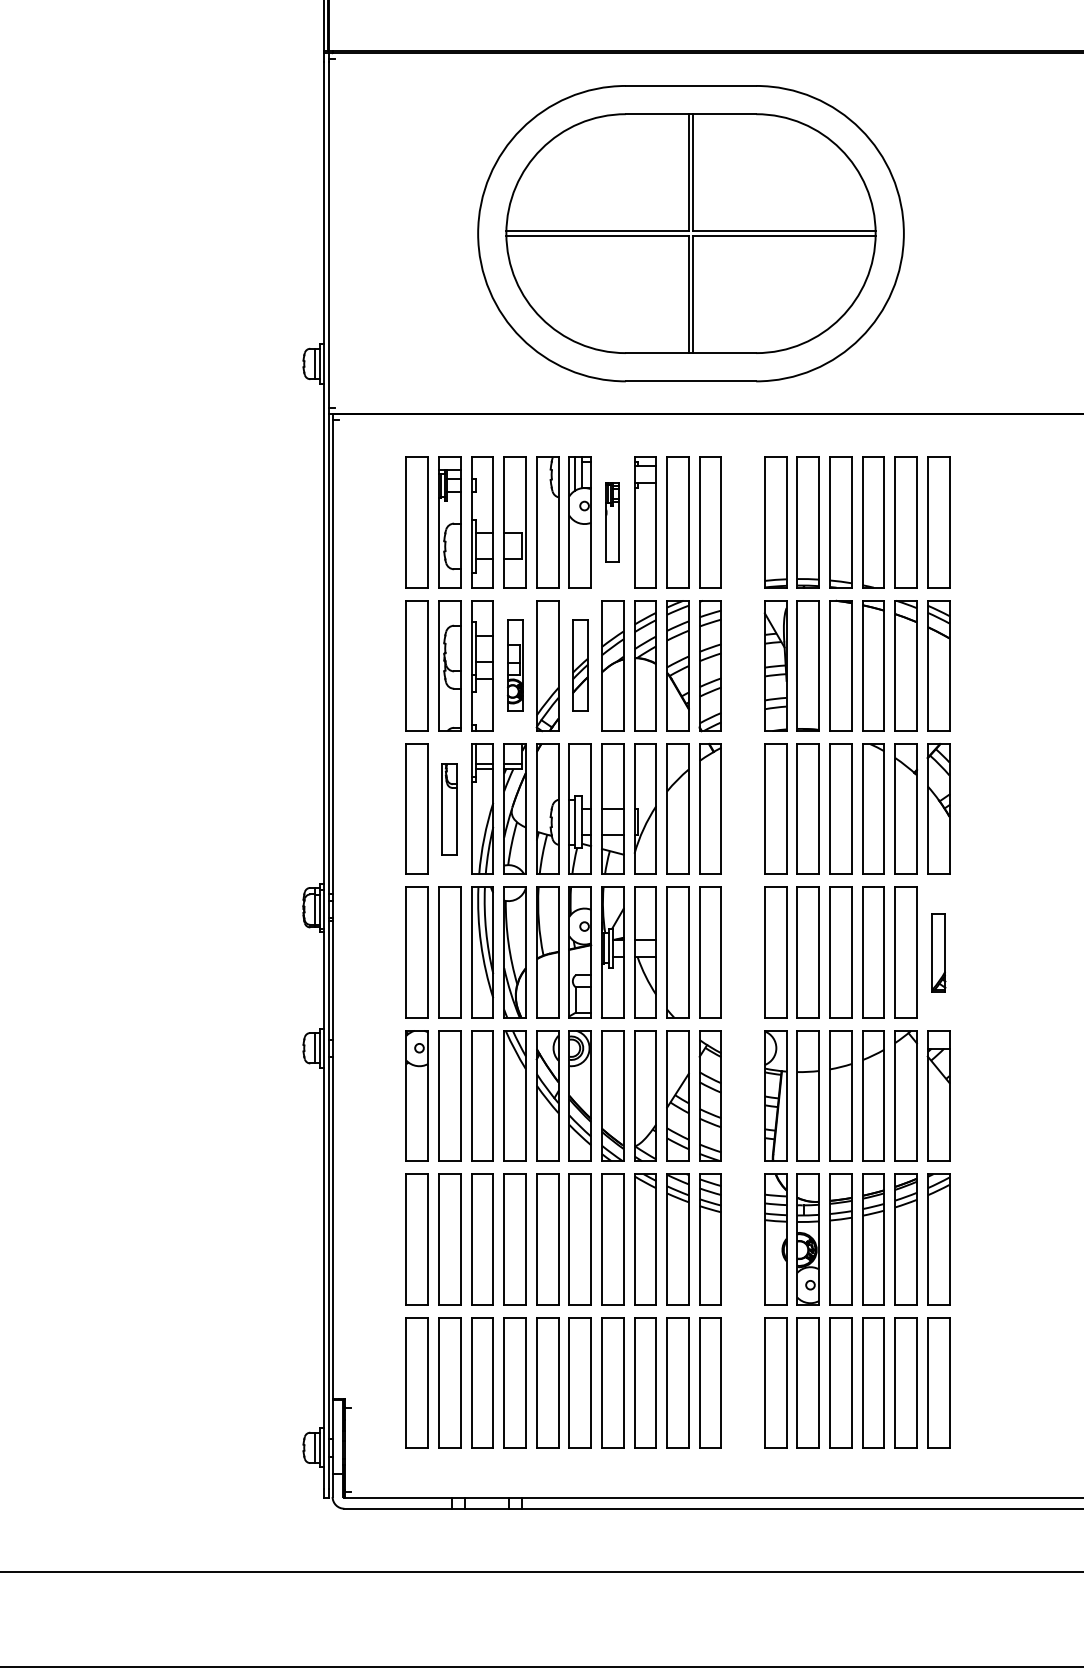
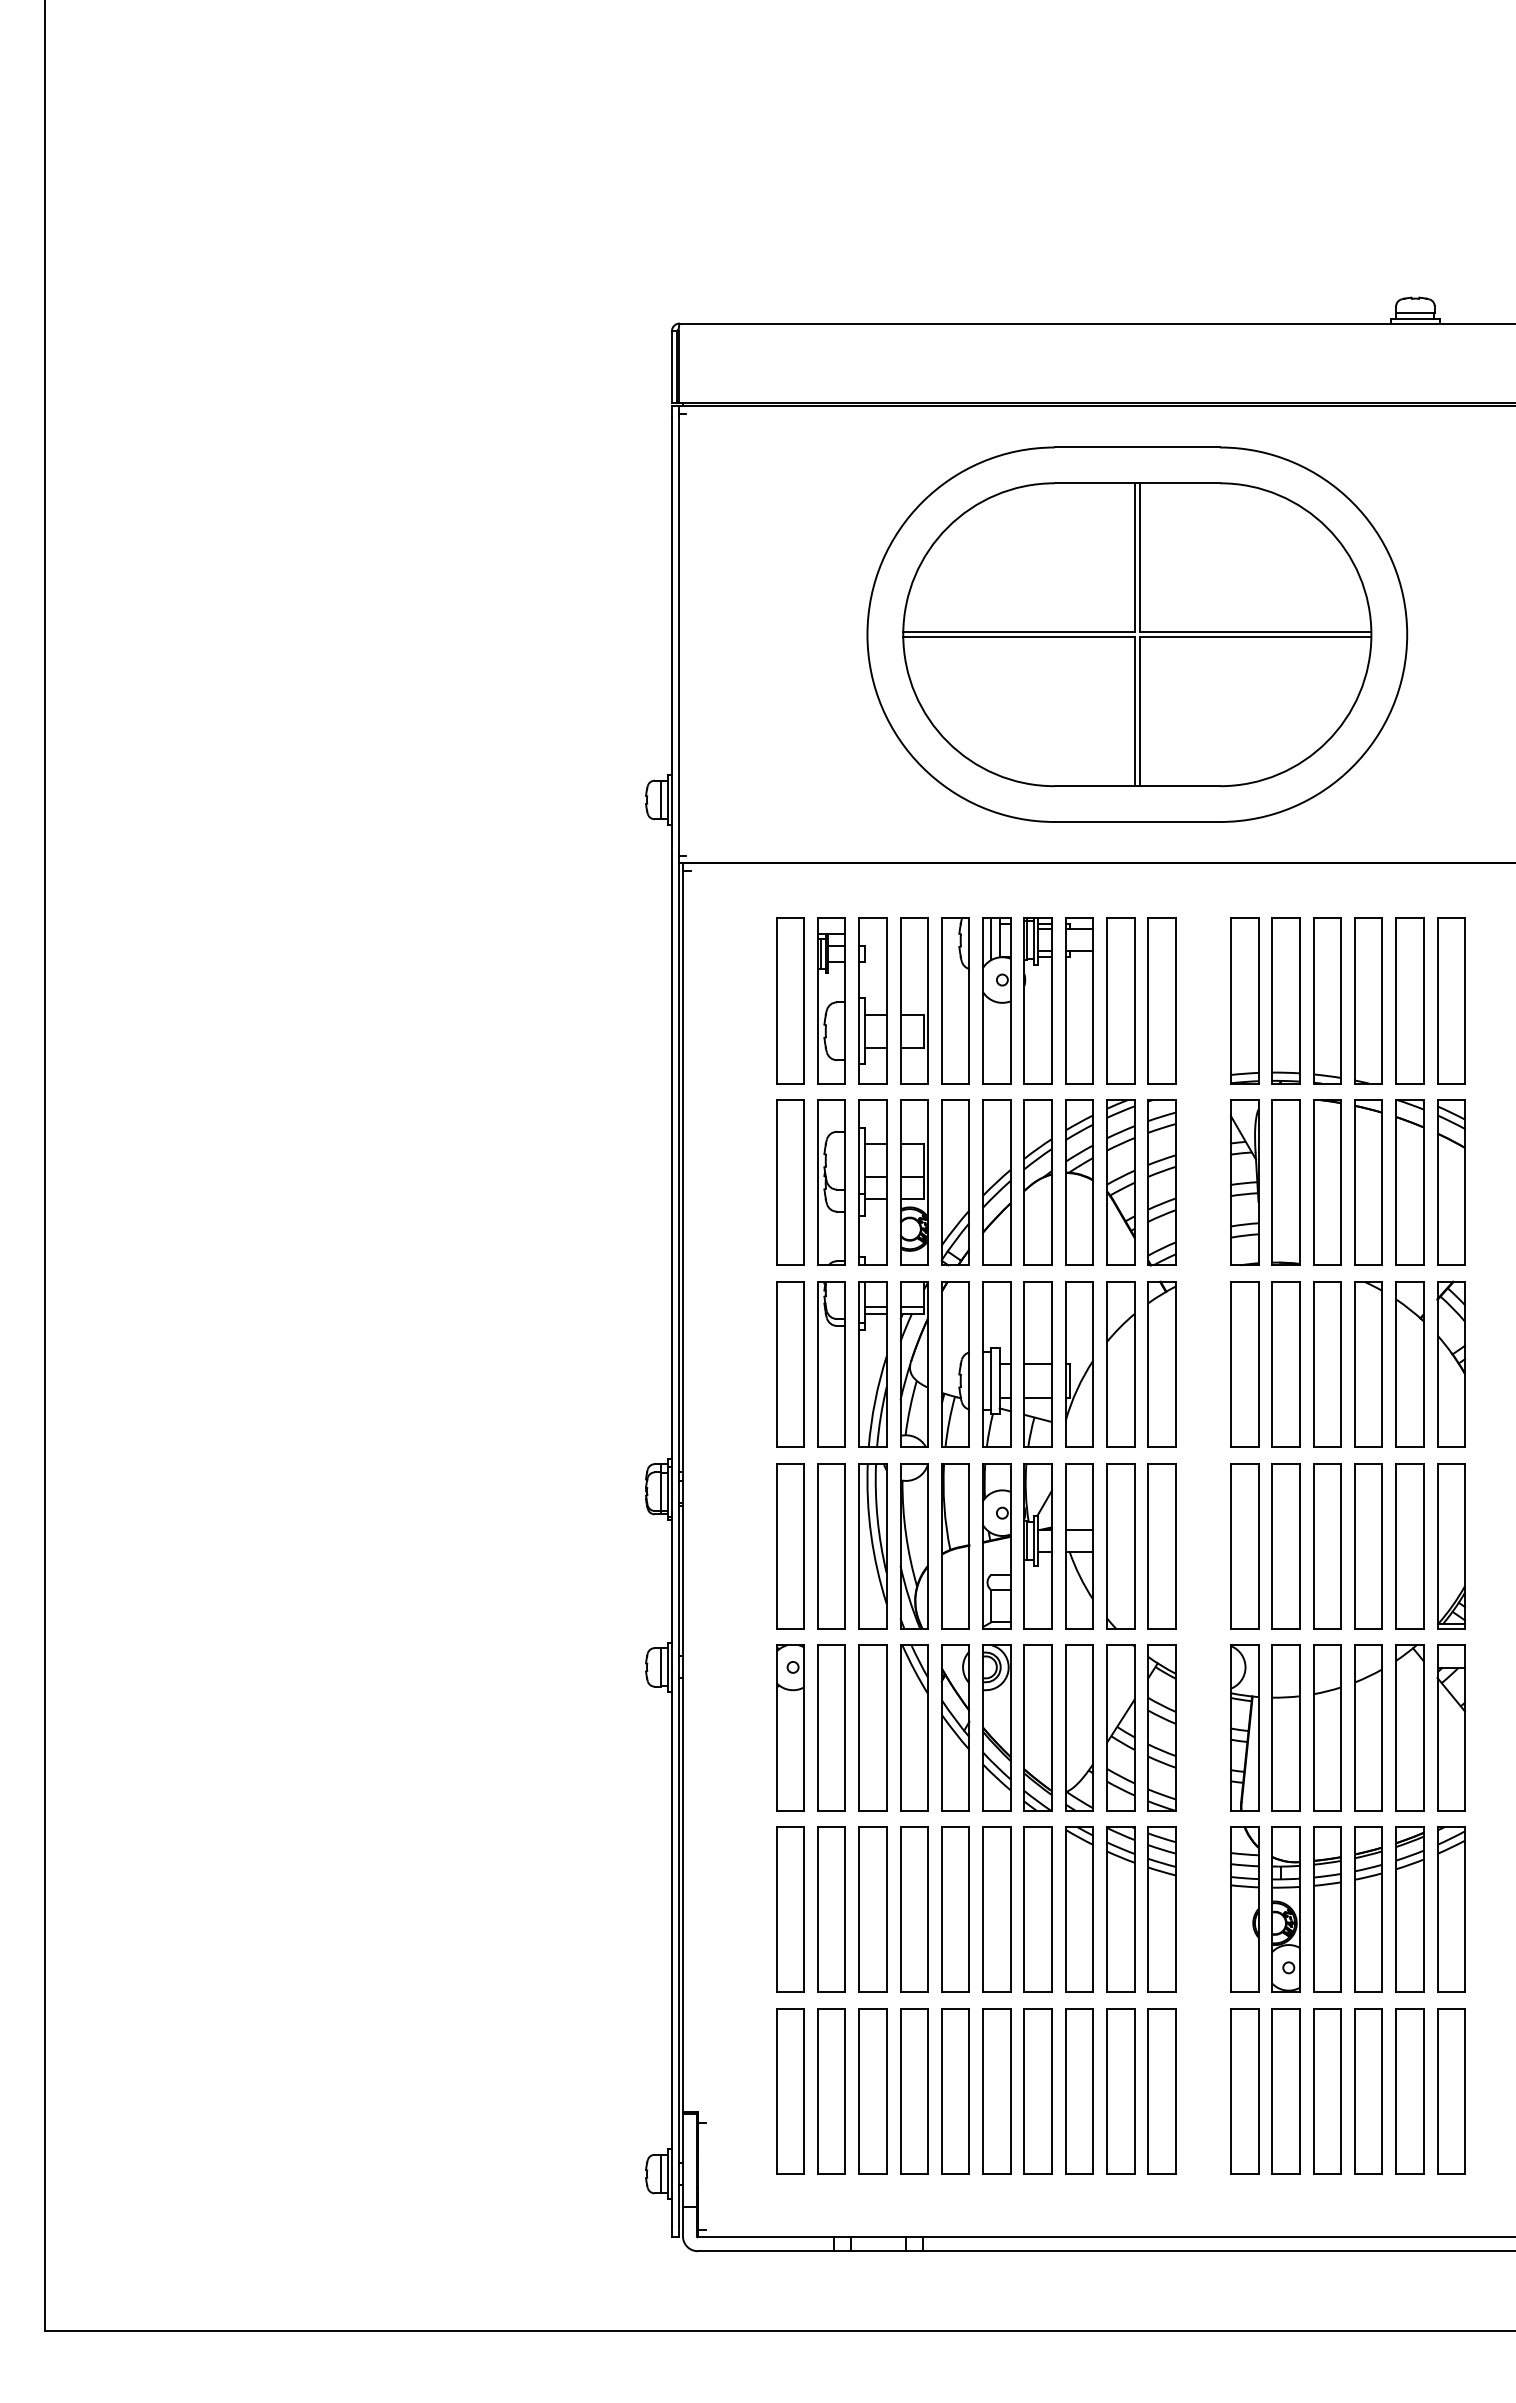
part: (612, 522) -> (1037, 1000), size x1.67
part: (515, 665) -> (914, 1182), size x1.43
part: (579, 665) -> (996, 1182), size x1.43
part: (449, 809) -> (831, 1364), size x1.43
part: (938, 952) -> (1451, 1546), size x1.67

